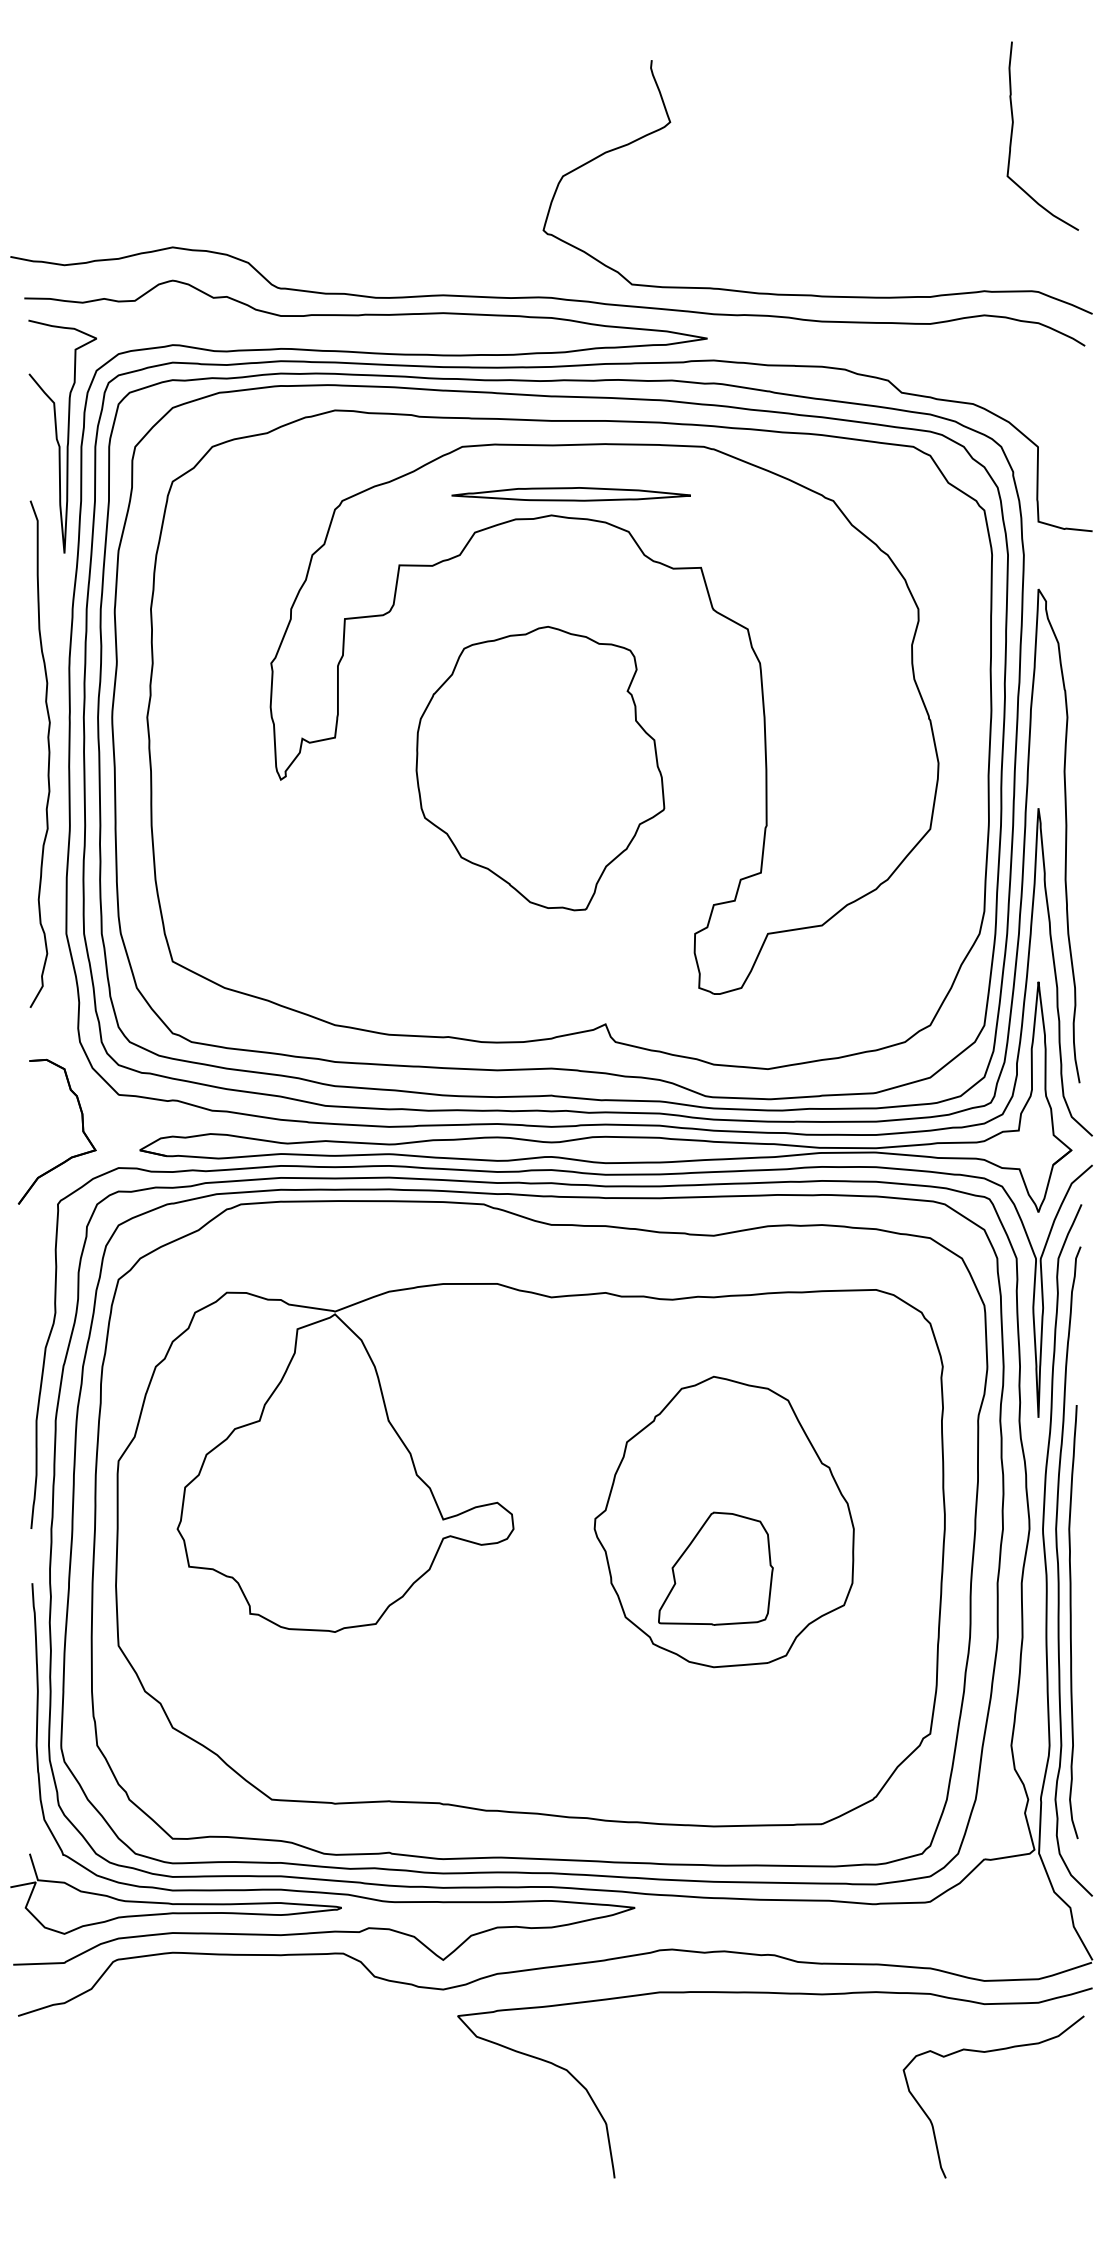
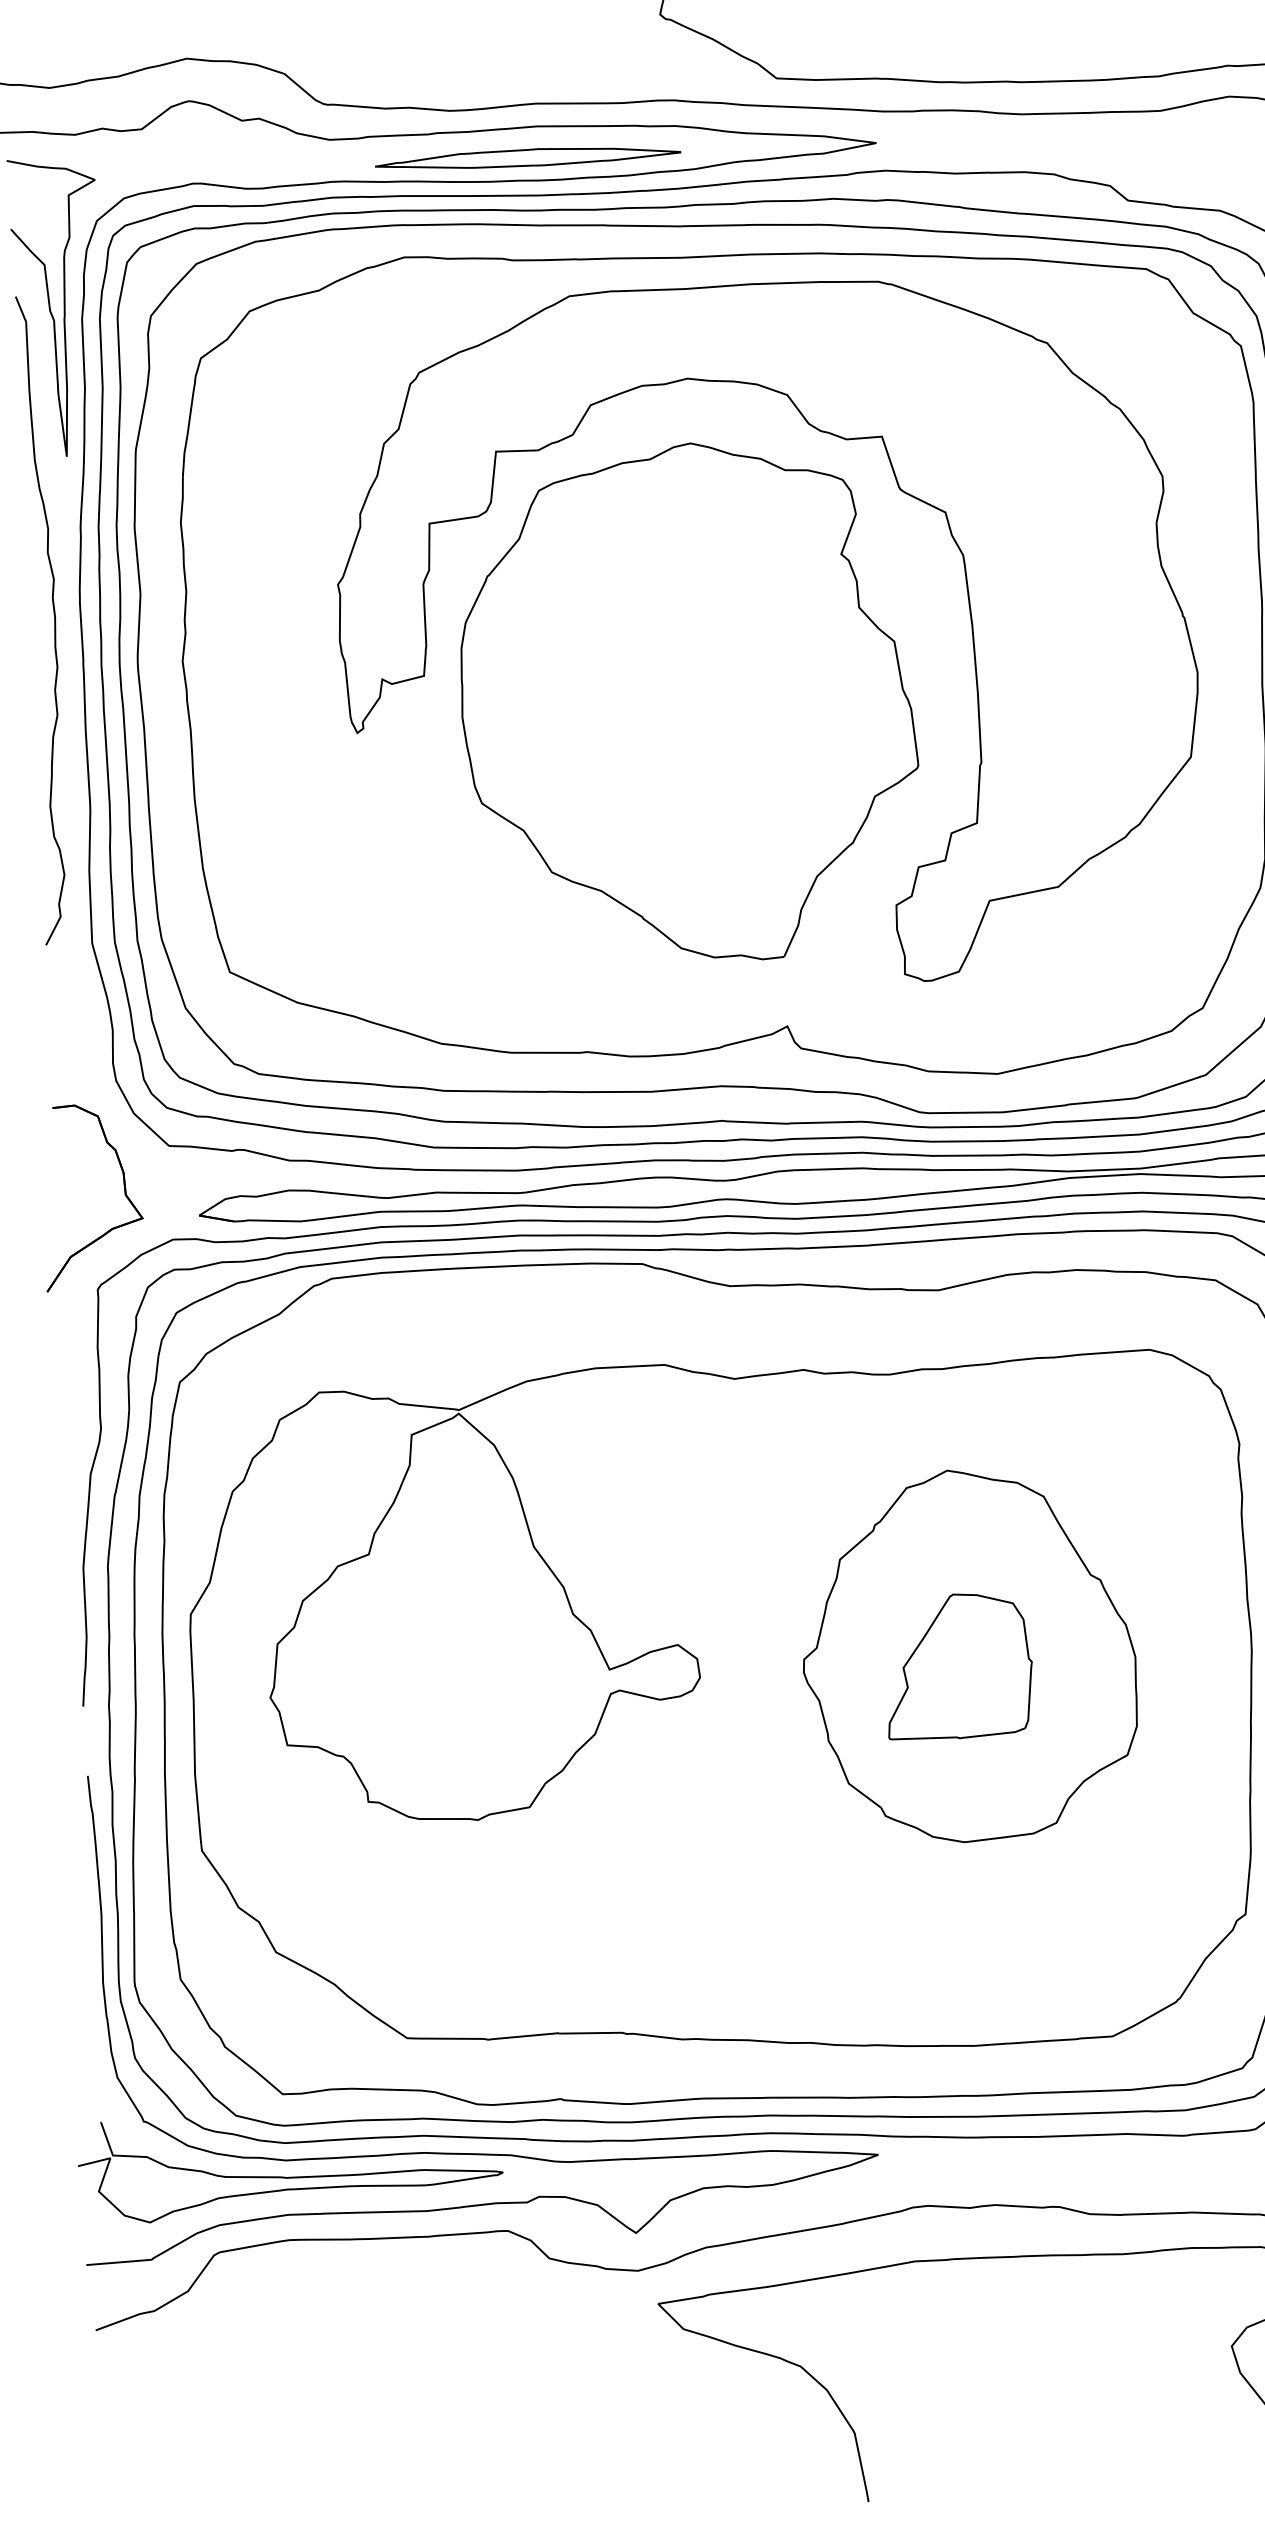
part: (570, 494) -> (527, 158), moved
curve: (48, 753) -> (53, 618), moved
part: (540, 768) -> (688, 703), size x1.43
part: (715, 1568) -> (958, 1665), moved

